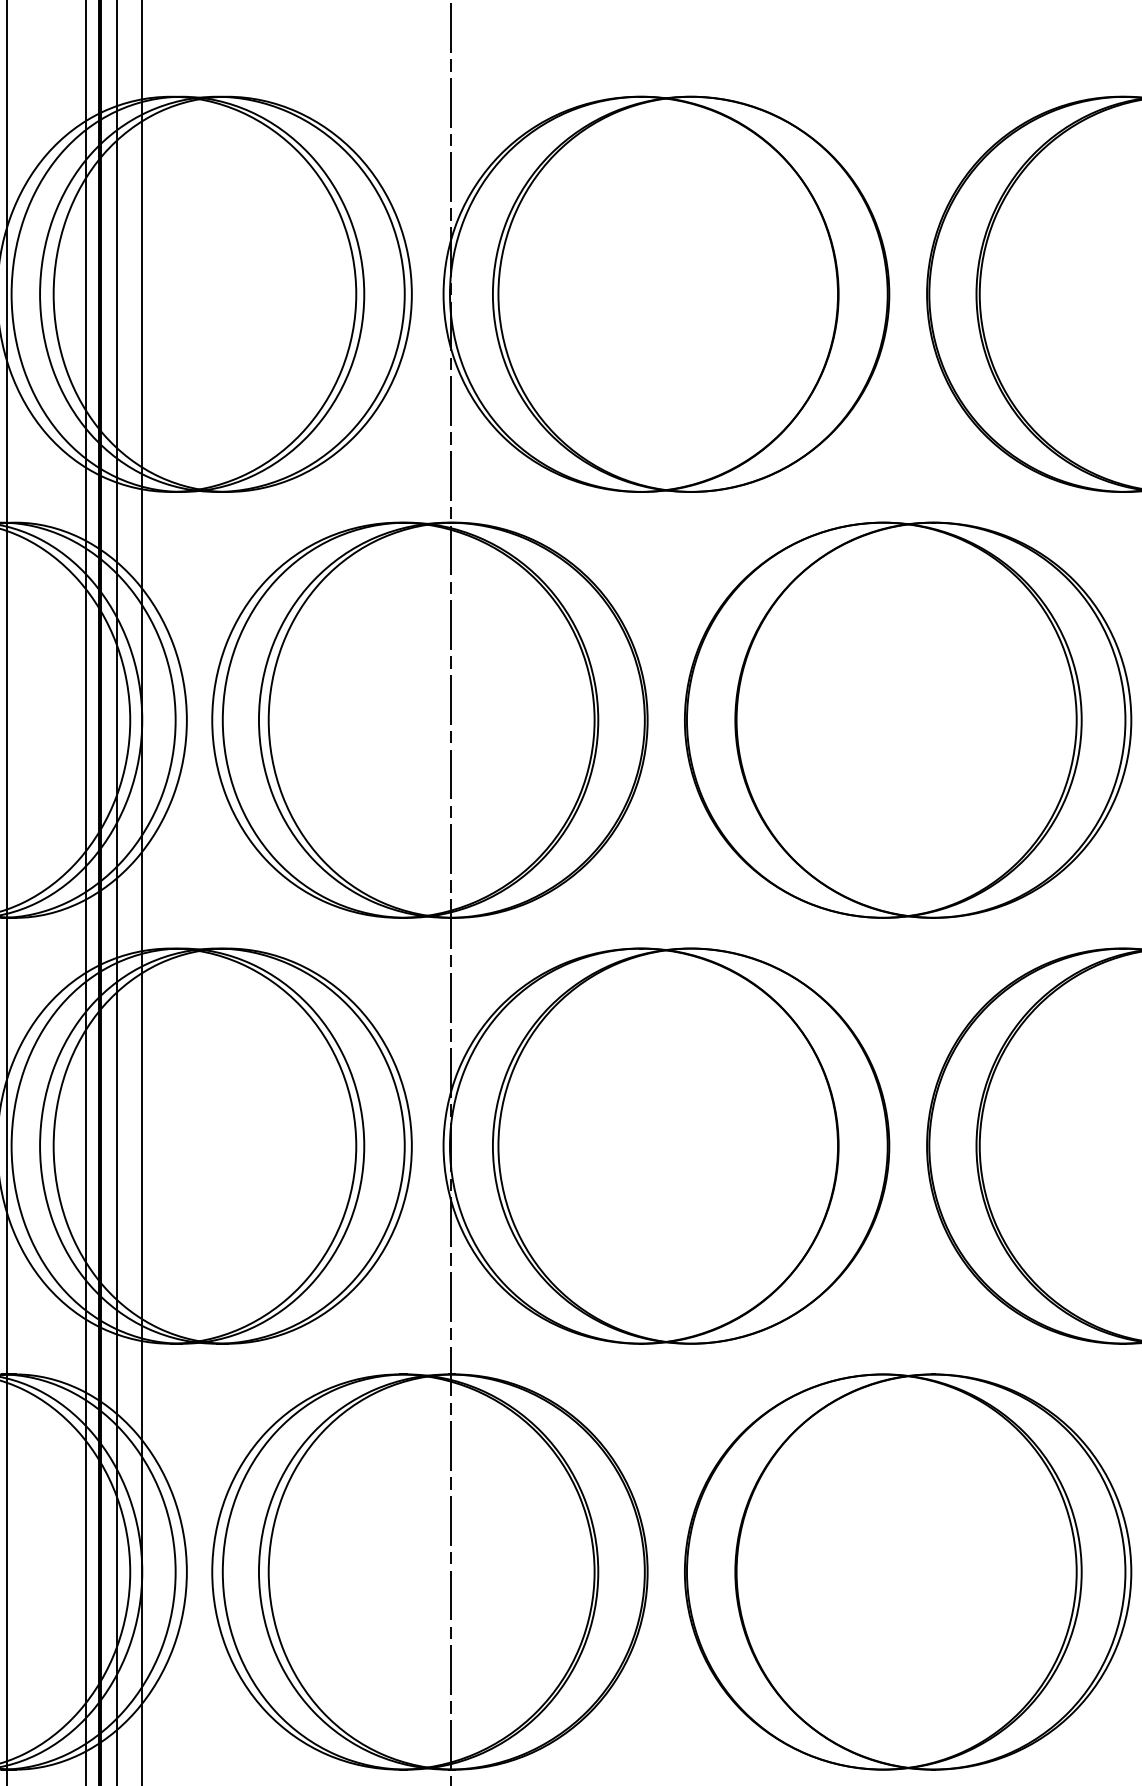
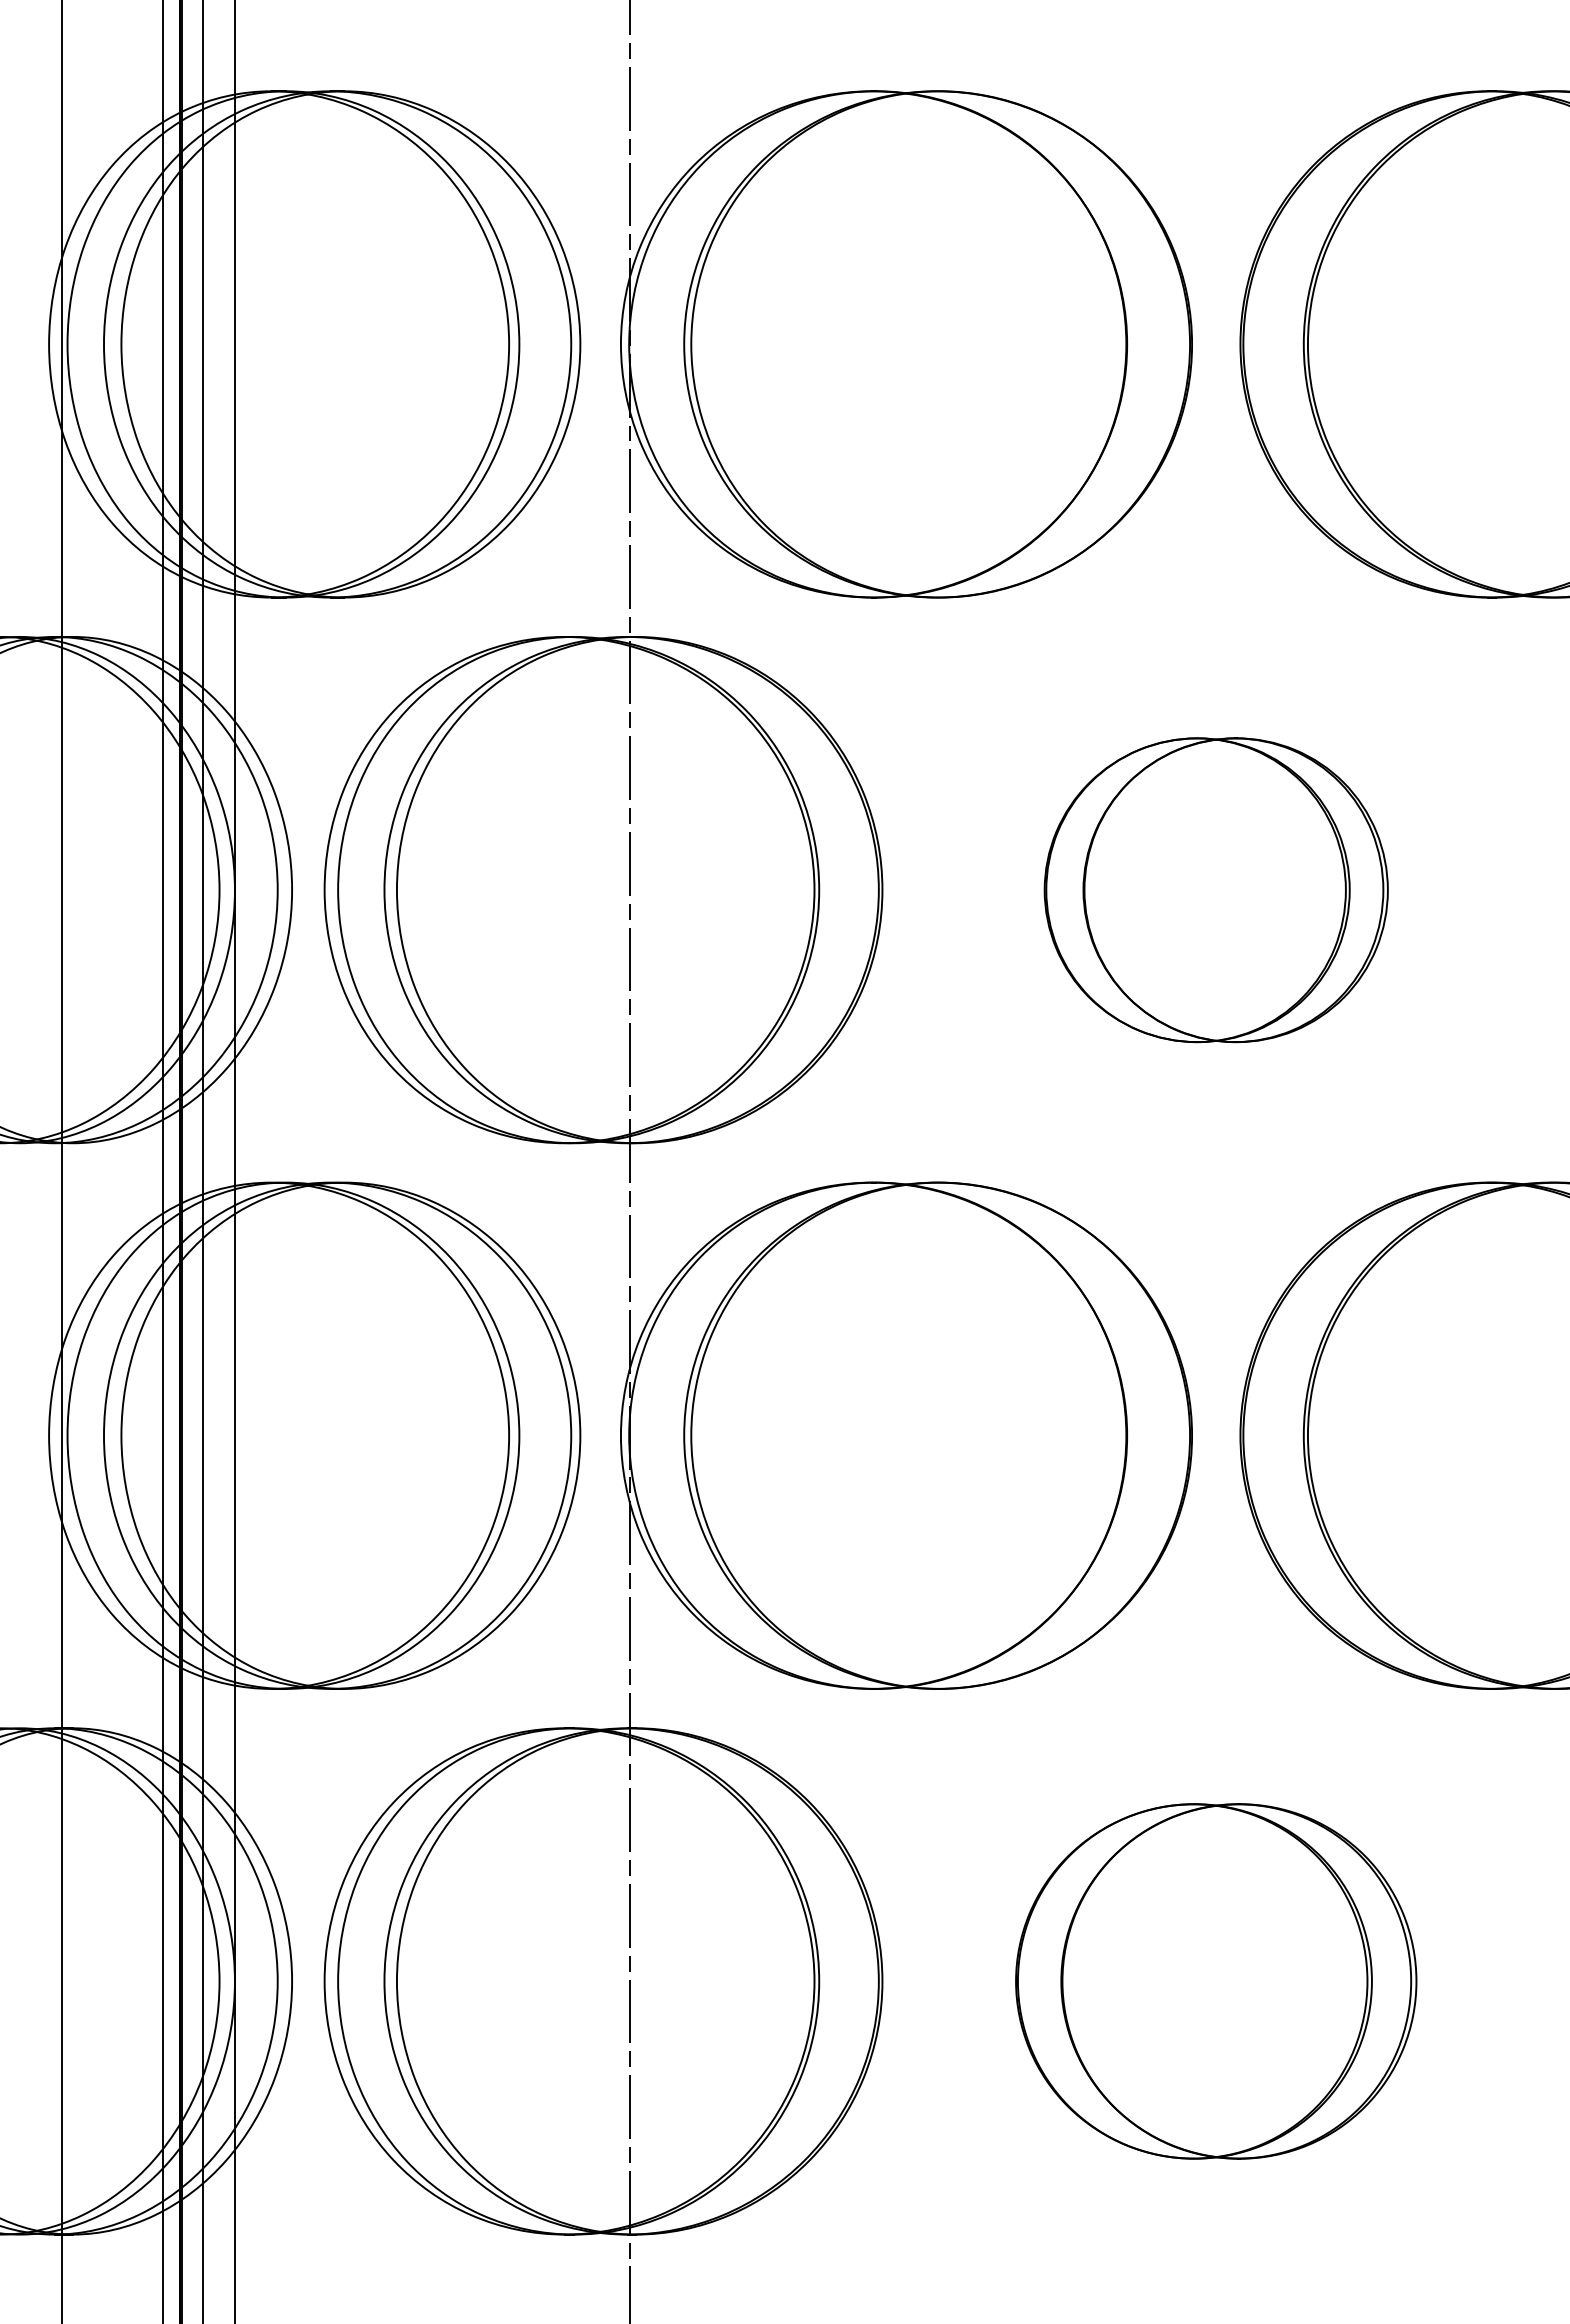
part: (908, 720) -> (1216, 890), size x0.6
part: (908, 1572) -> (1216, 1981), size x0.7

